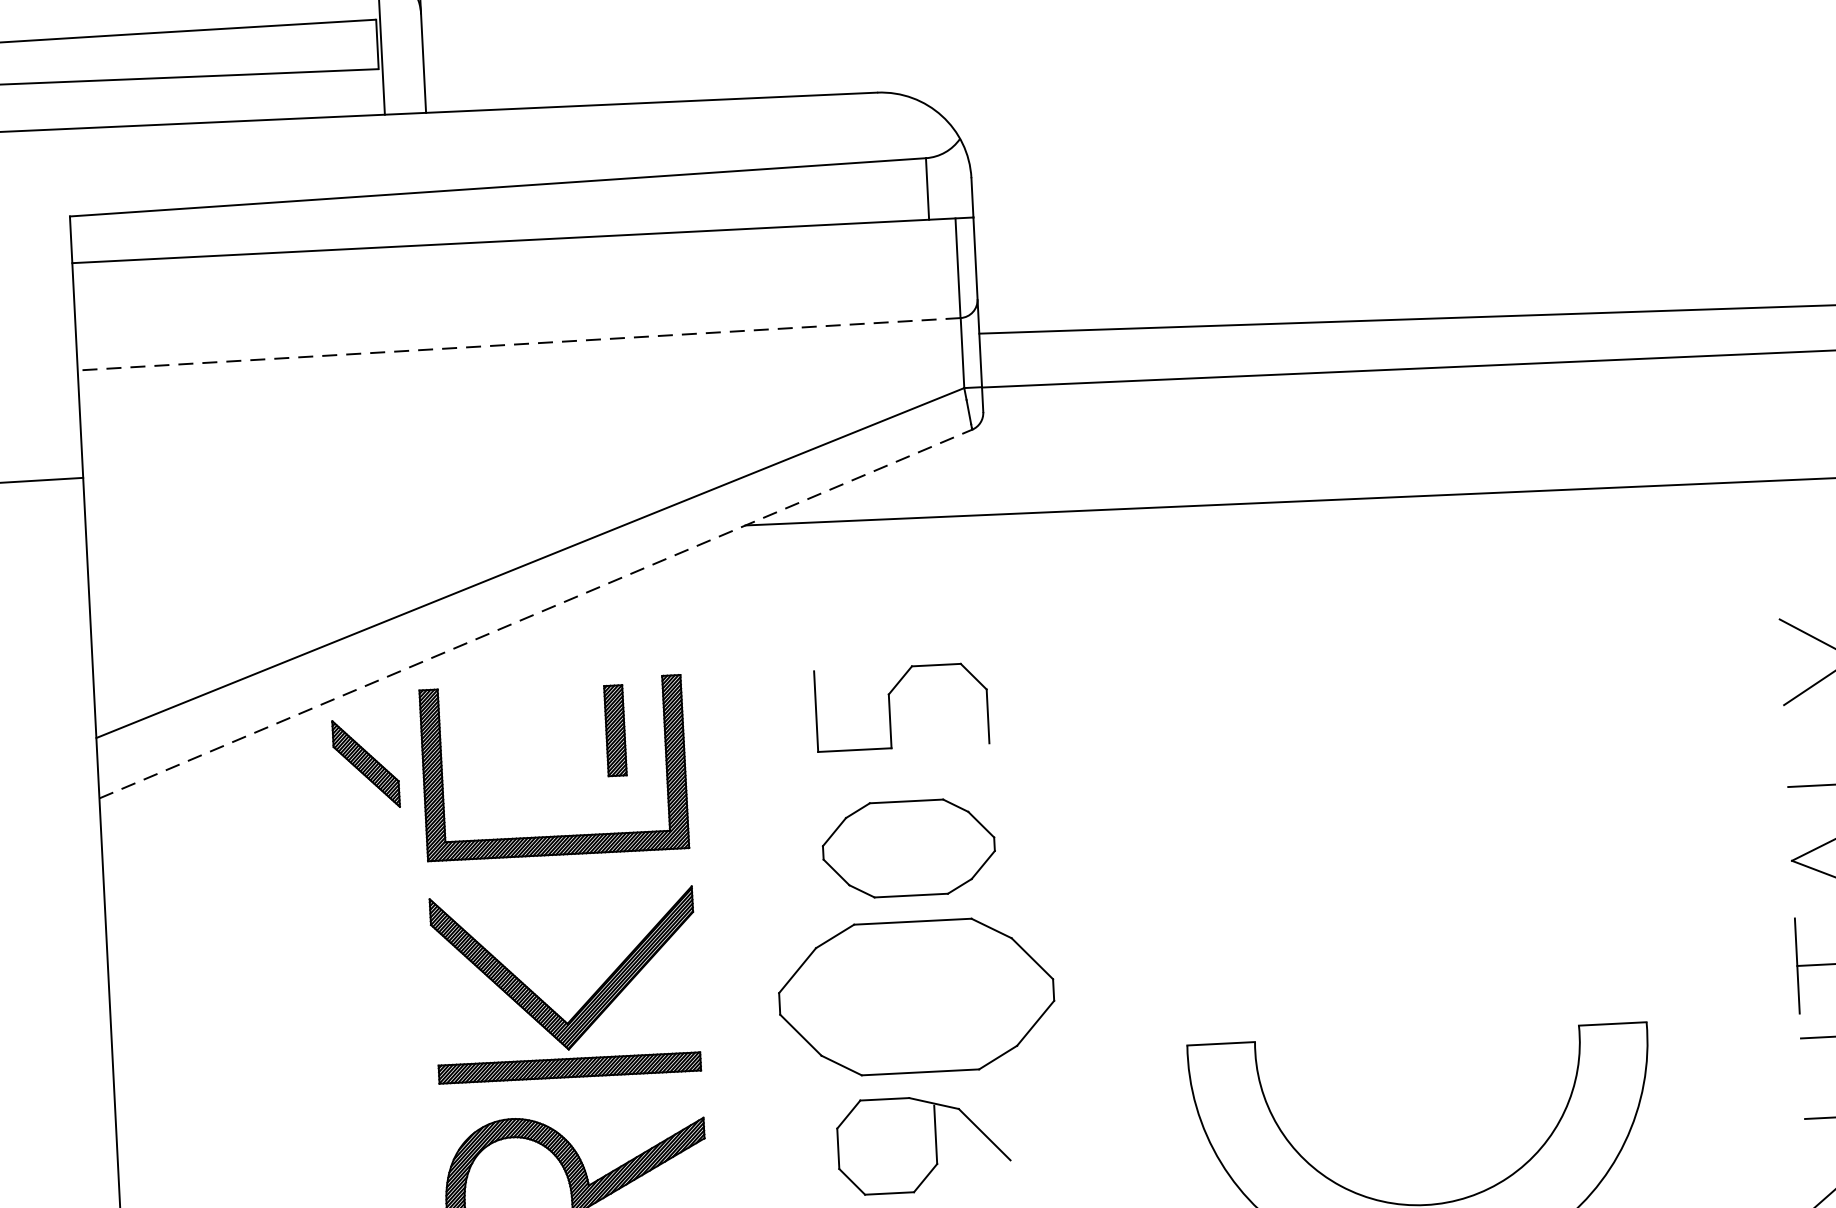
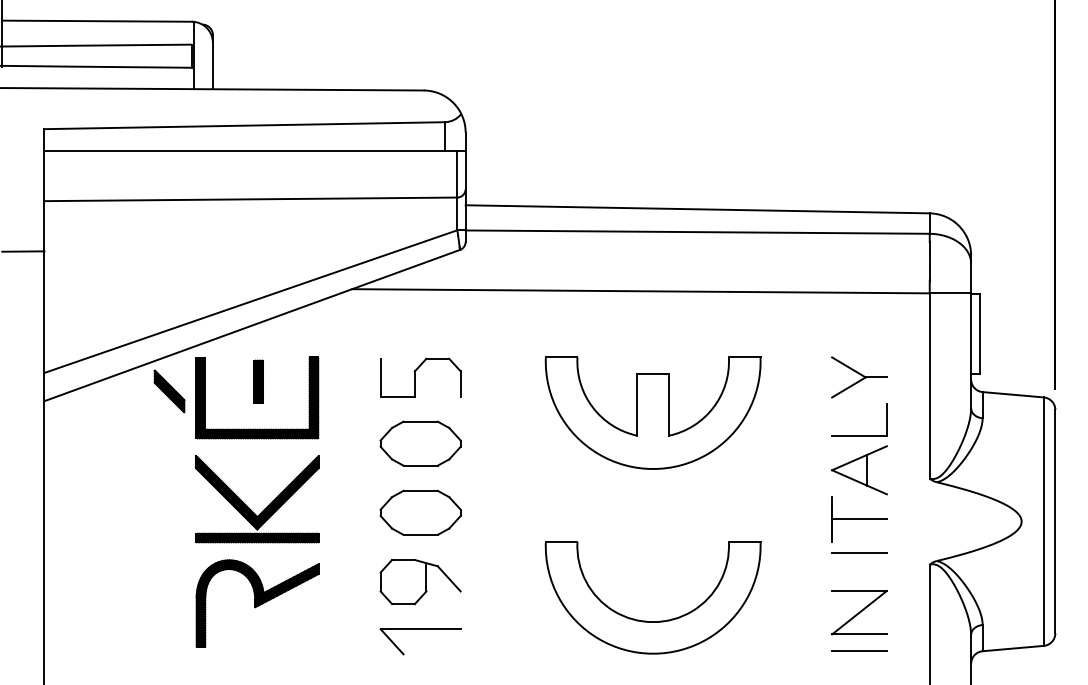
line: (518, 344) -> (250, 199), dashed -> solid
line: (536, 613) -> (252, 325), dashed -> solid
part: (615, 730) -> (258, 381), moved
part: (1401, 756) -> (652, 412), added
part: (915, 995) -> (420, 512), size x0.62

